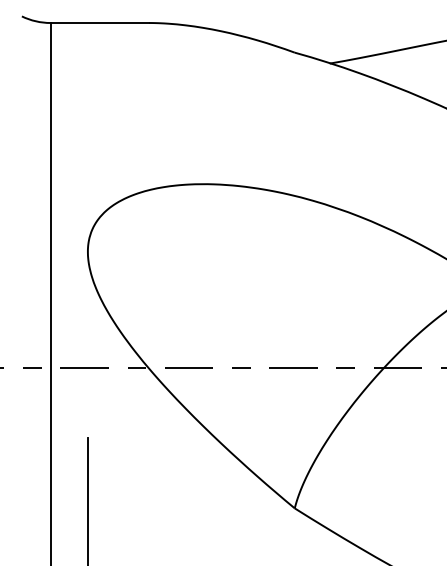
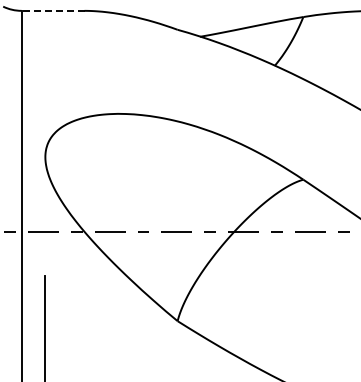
line: (100, 22) -> (53, 10), solid -> dashed

